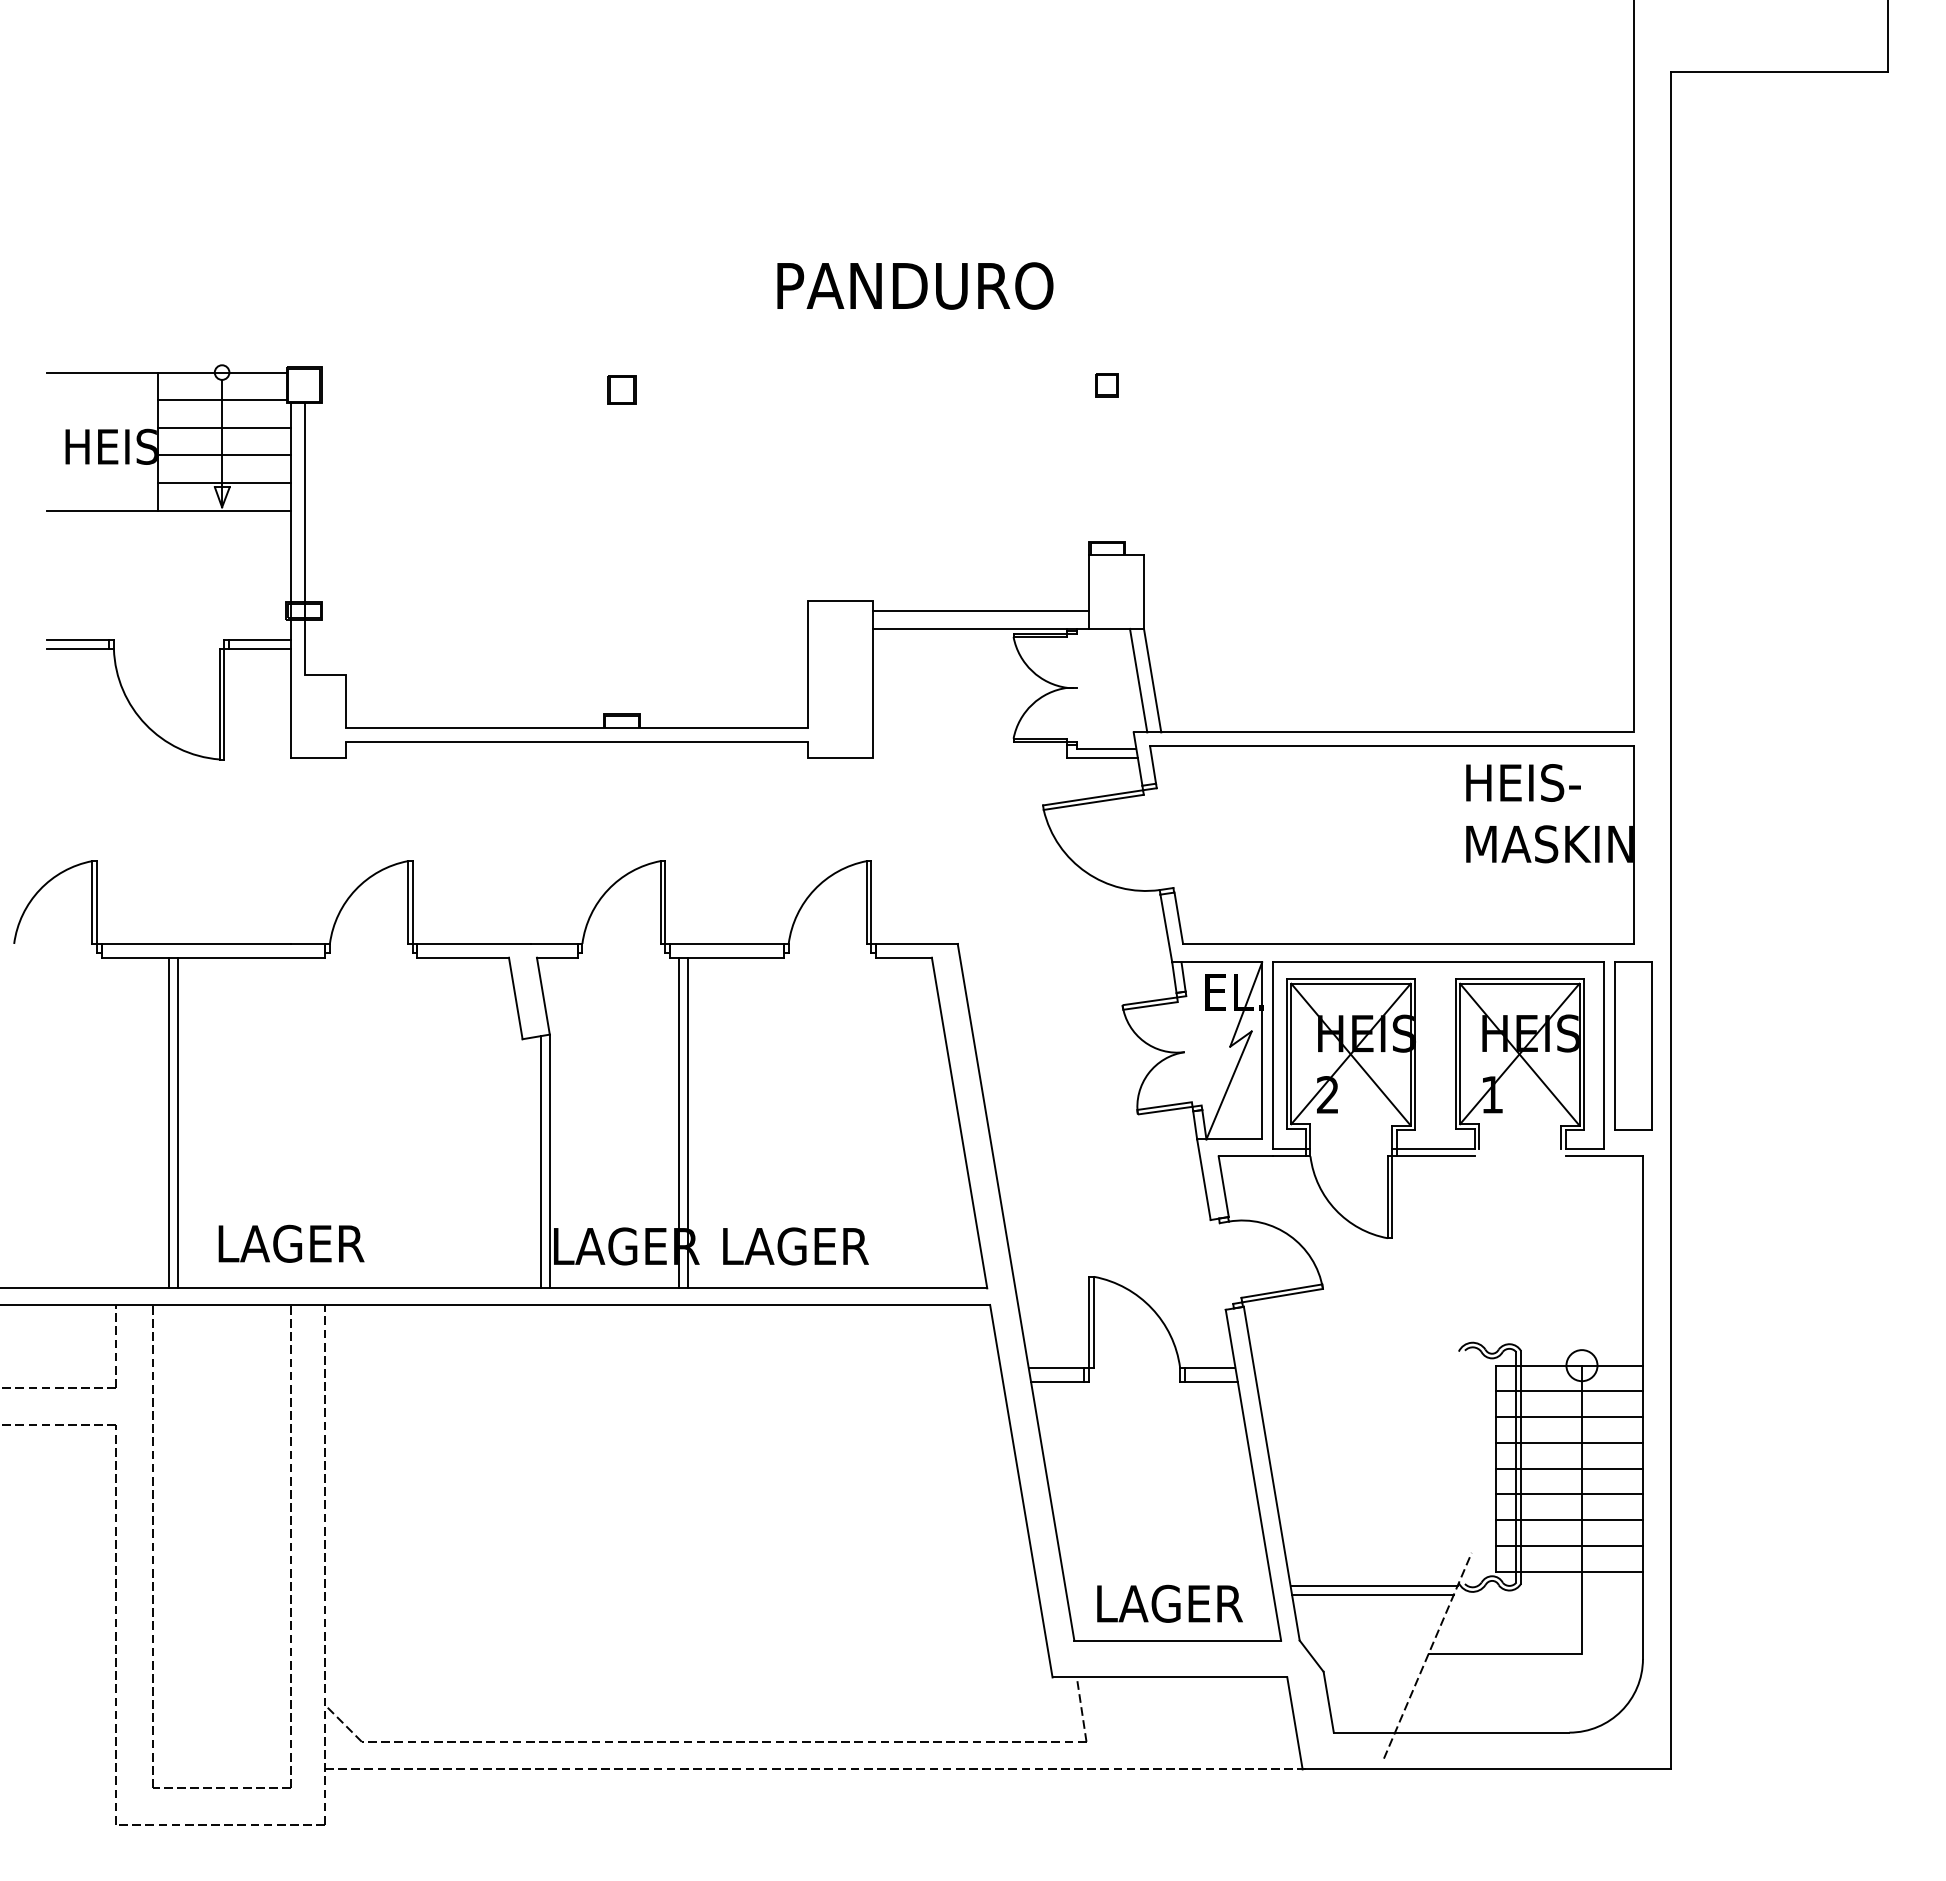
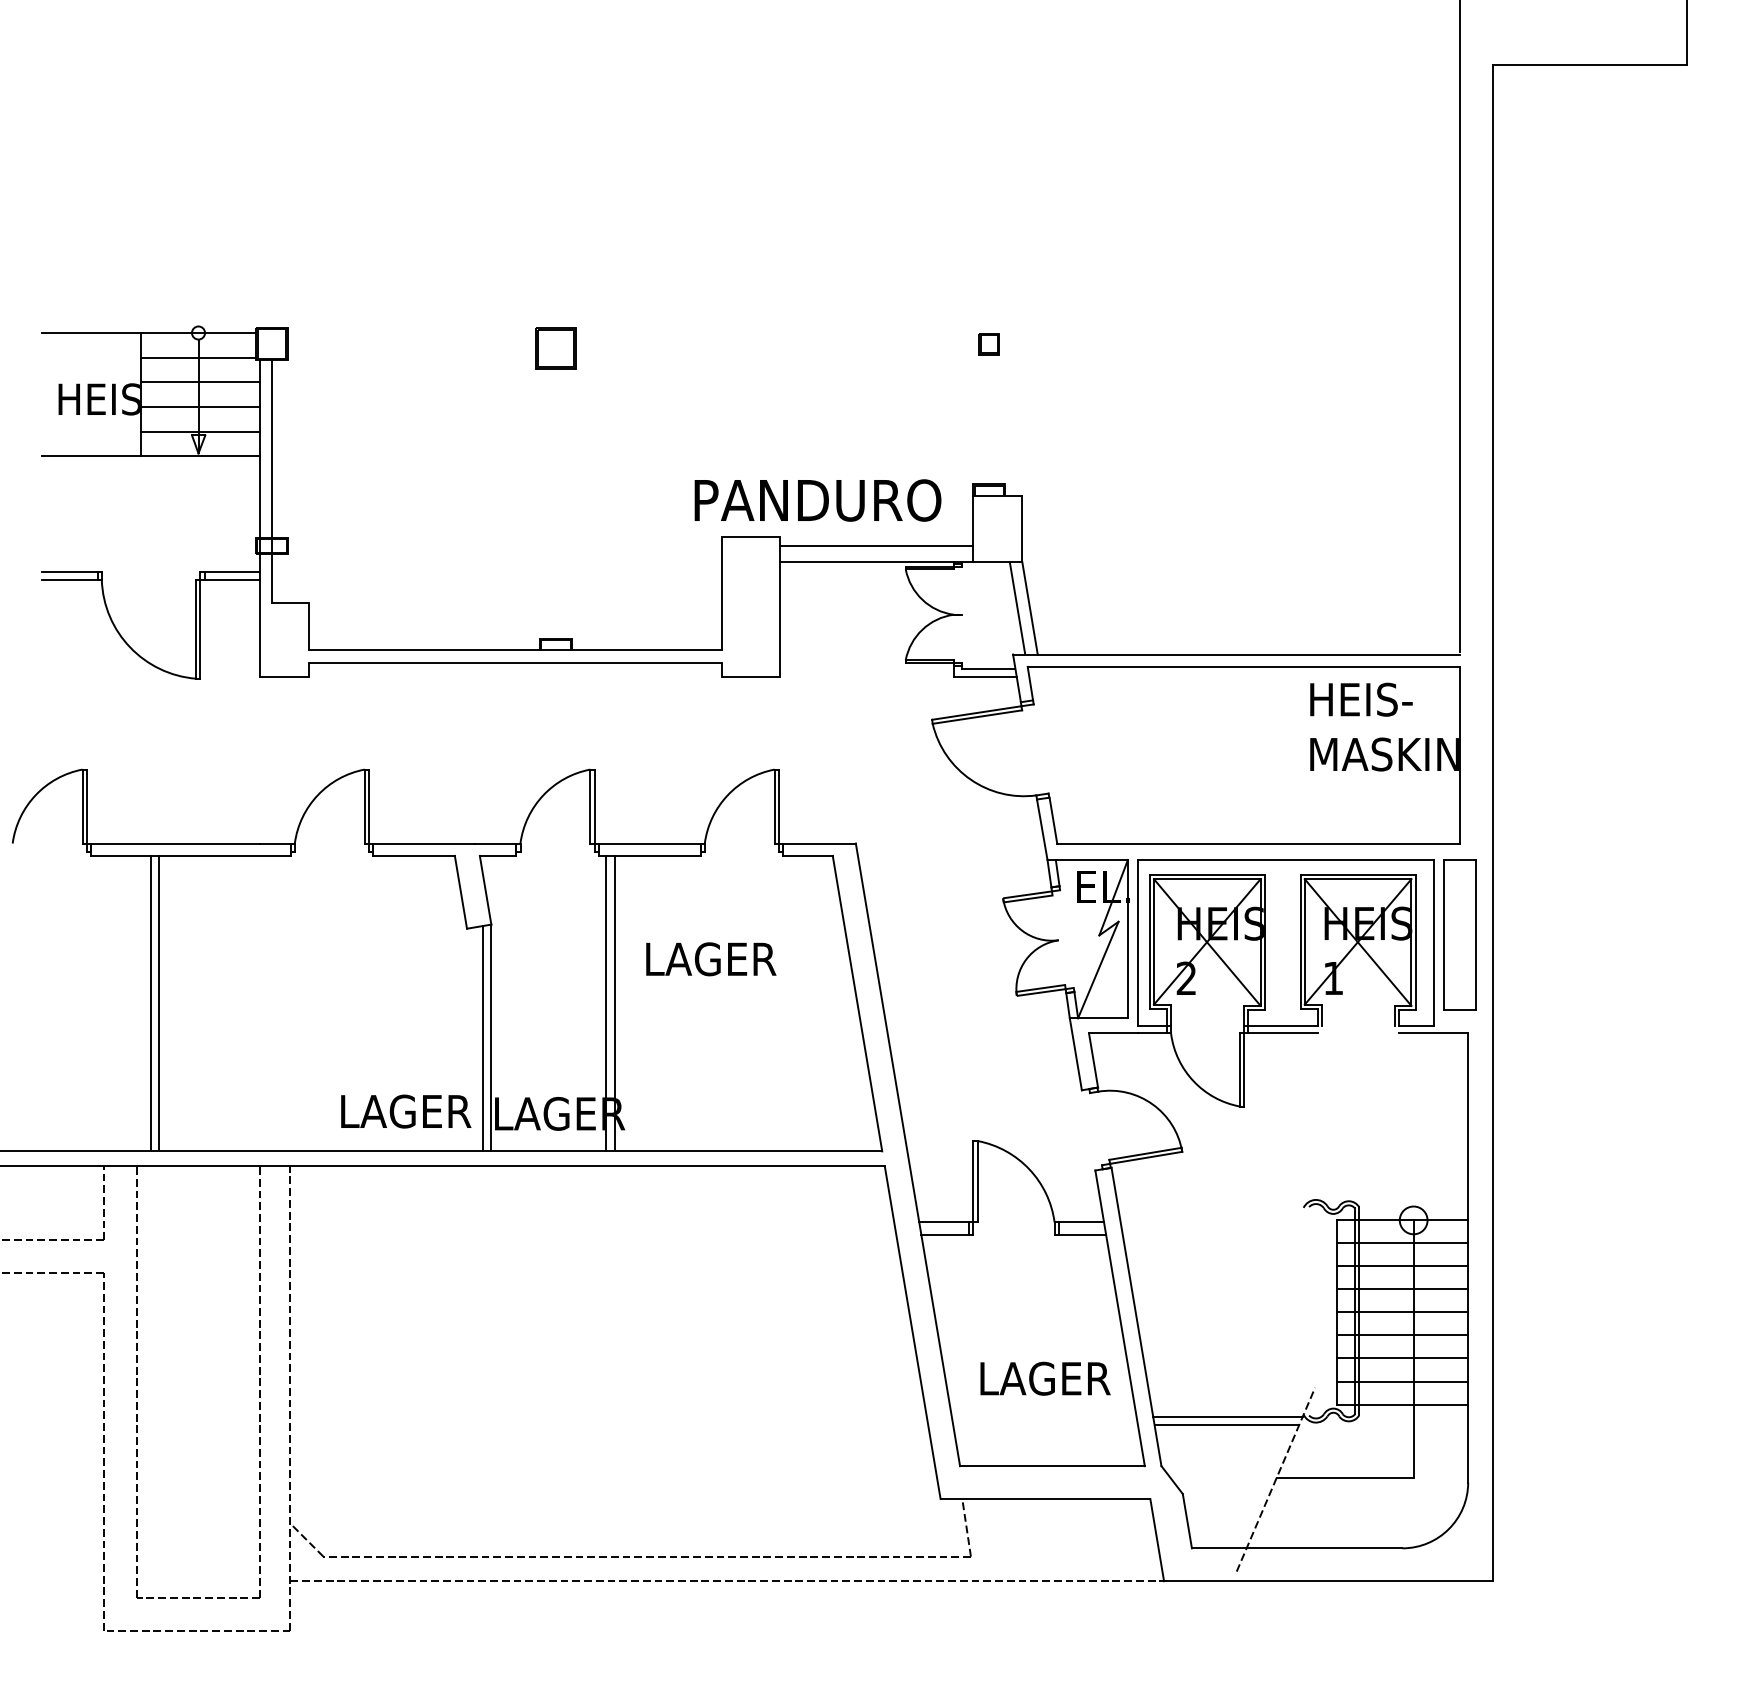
text: (915, 285) -> (818, 500), moved
part: (621, 389) -> (555, 348), size x1.6
text: (291, 1243) -> (406, 1111), moved
text: (795, 1246) -> (710, 959), moved
text: (1169, 1603) -> (1045, 1378), moved

